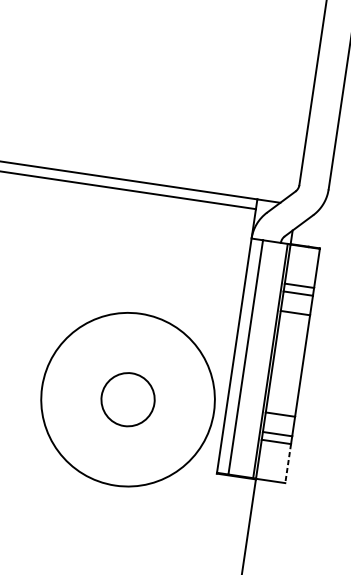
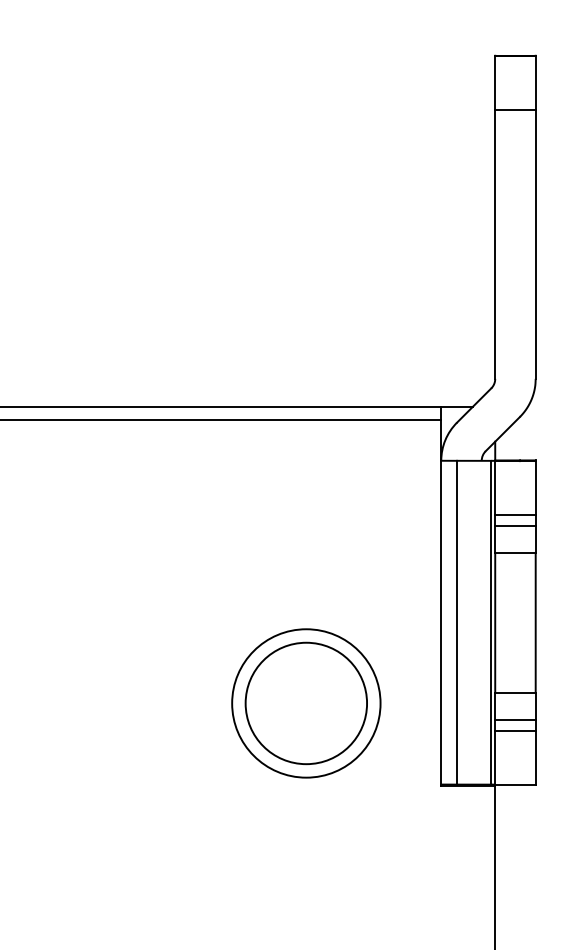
circle: (128, 399) -> (306, 703), size x0.62
circle: (128, 399) -> (306, 703), size x1.67
line: (288, 463) -> (535, 757), dashed -> solid

